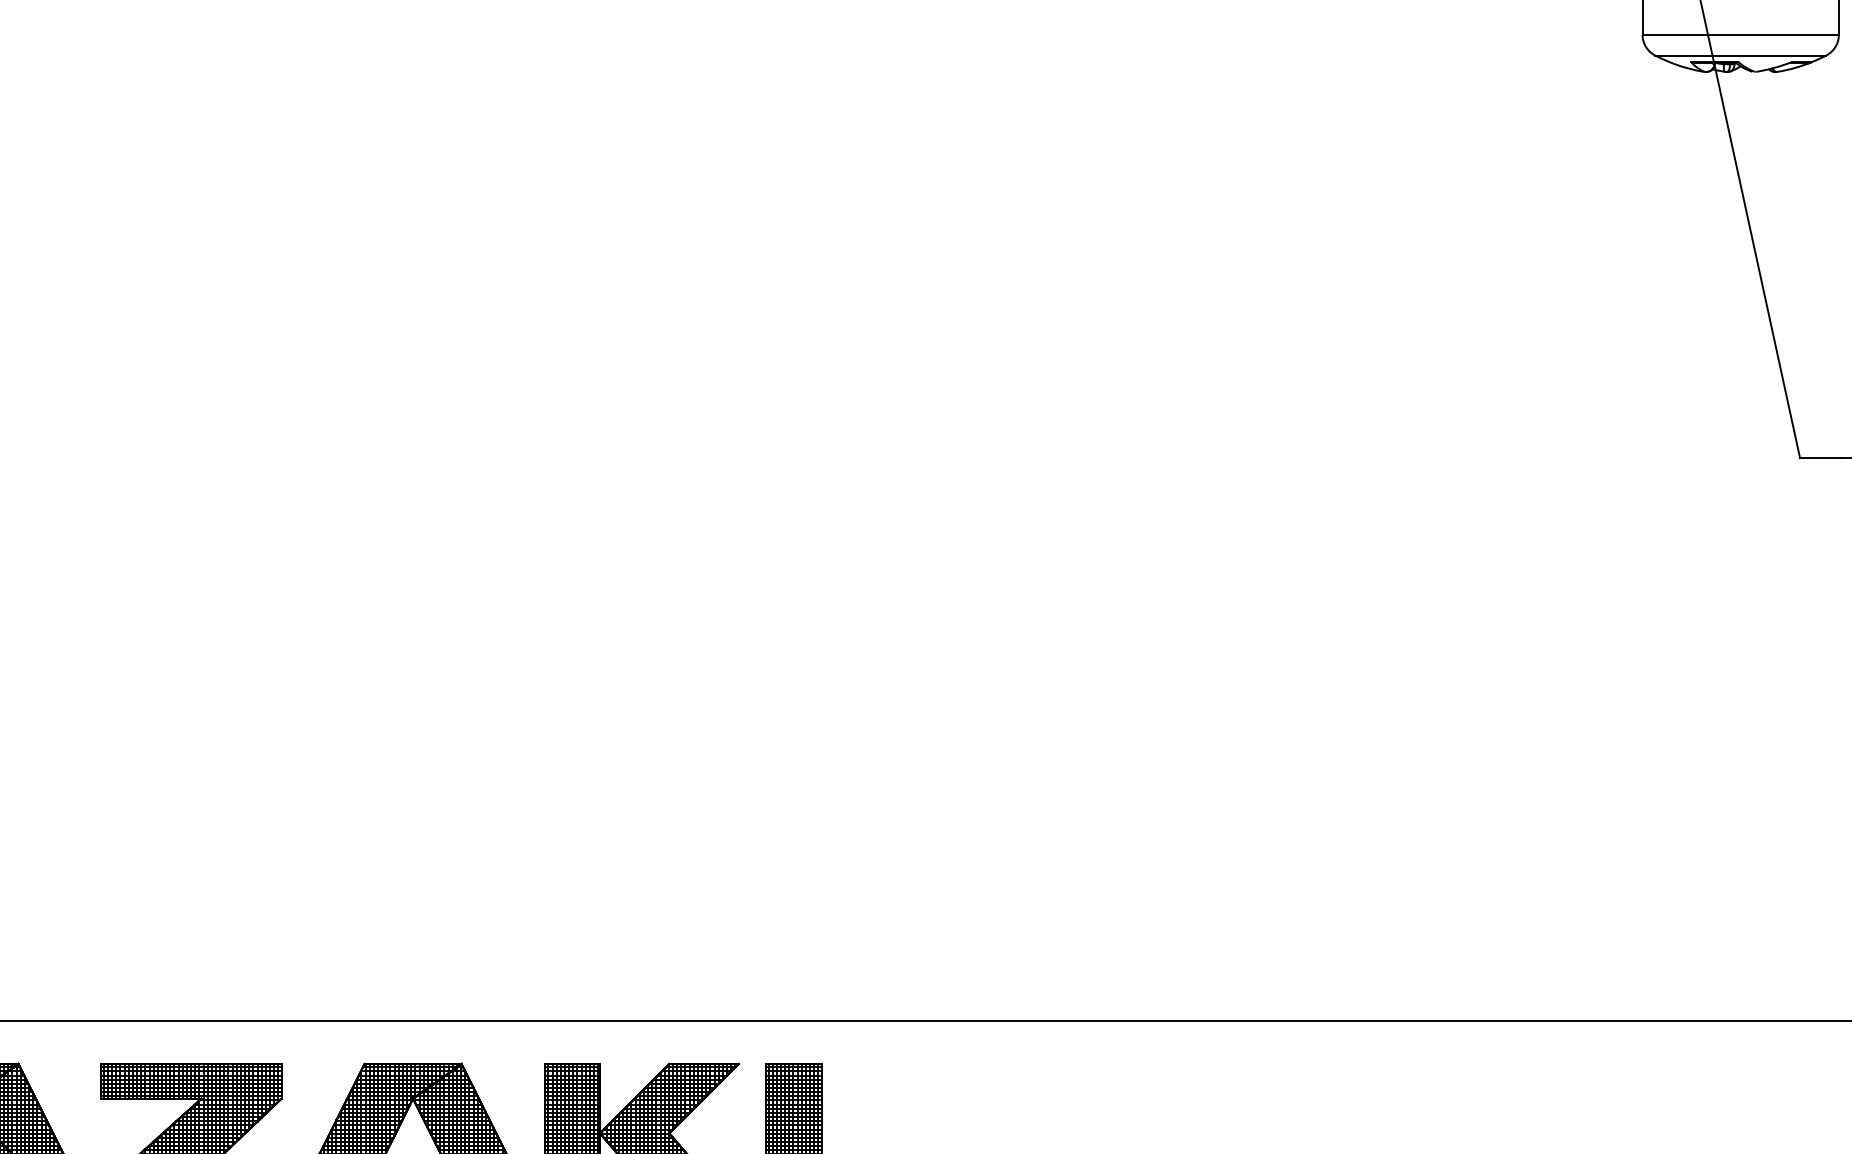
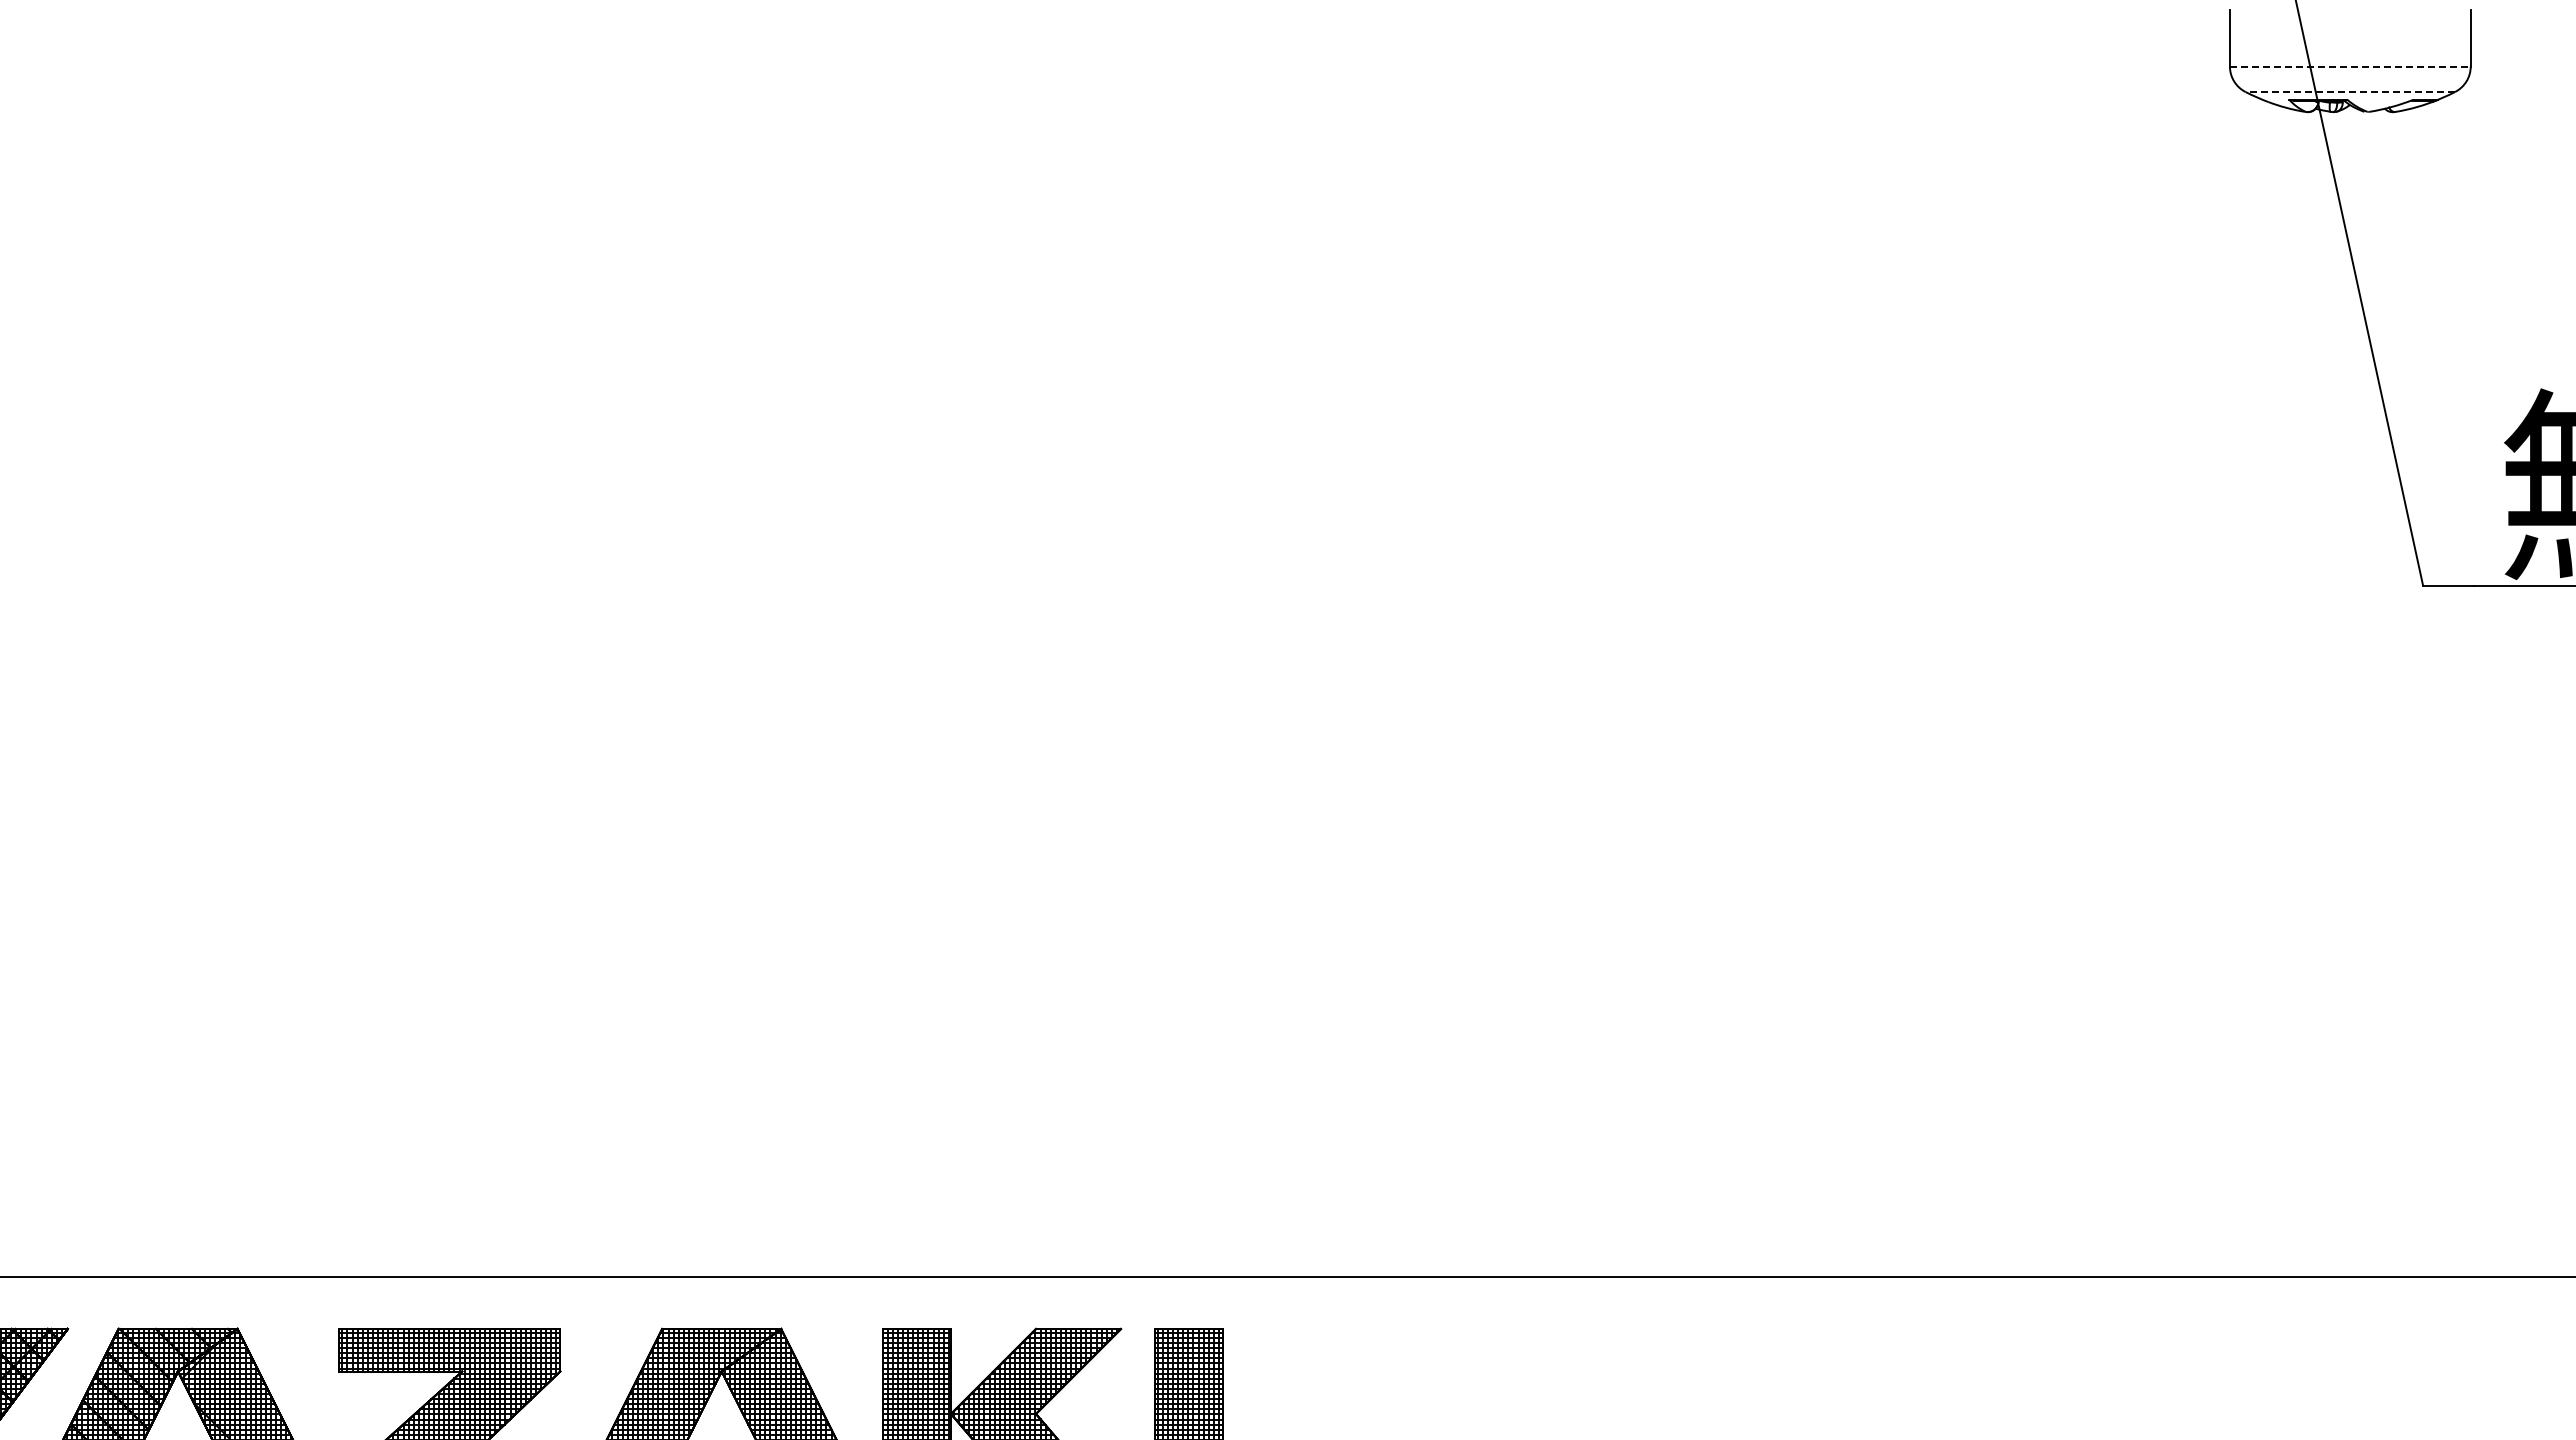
line: (1740, 34) -> (2350, 66), solid -> dashed
line: (1740, 55) -> (2350, 91), solid -> dashed

